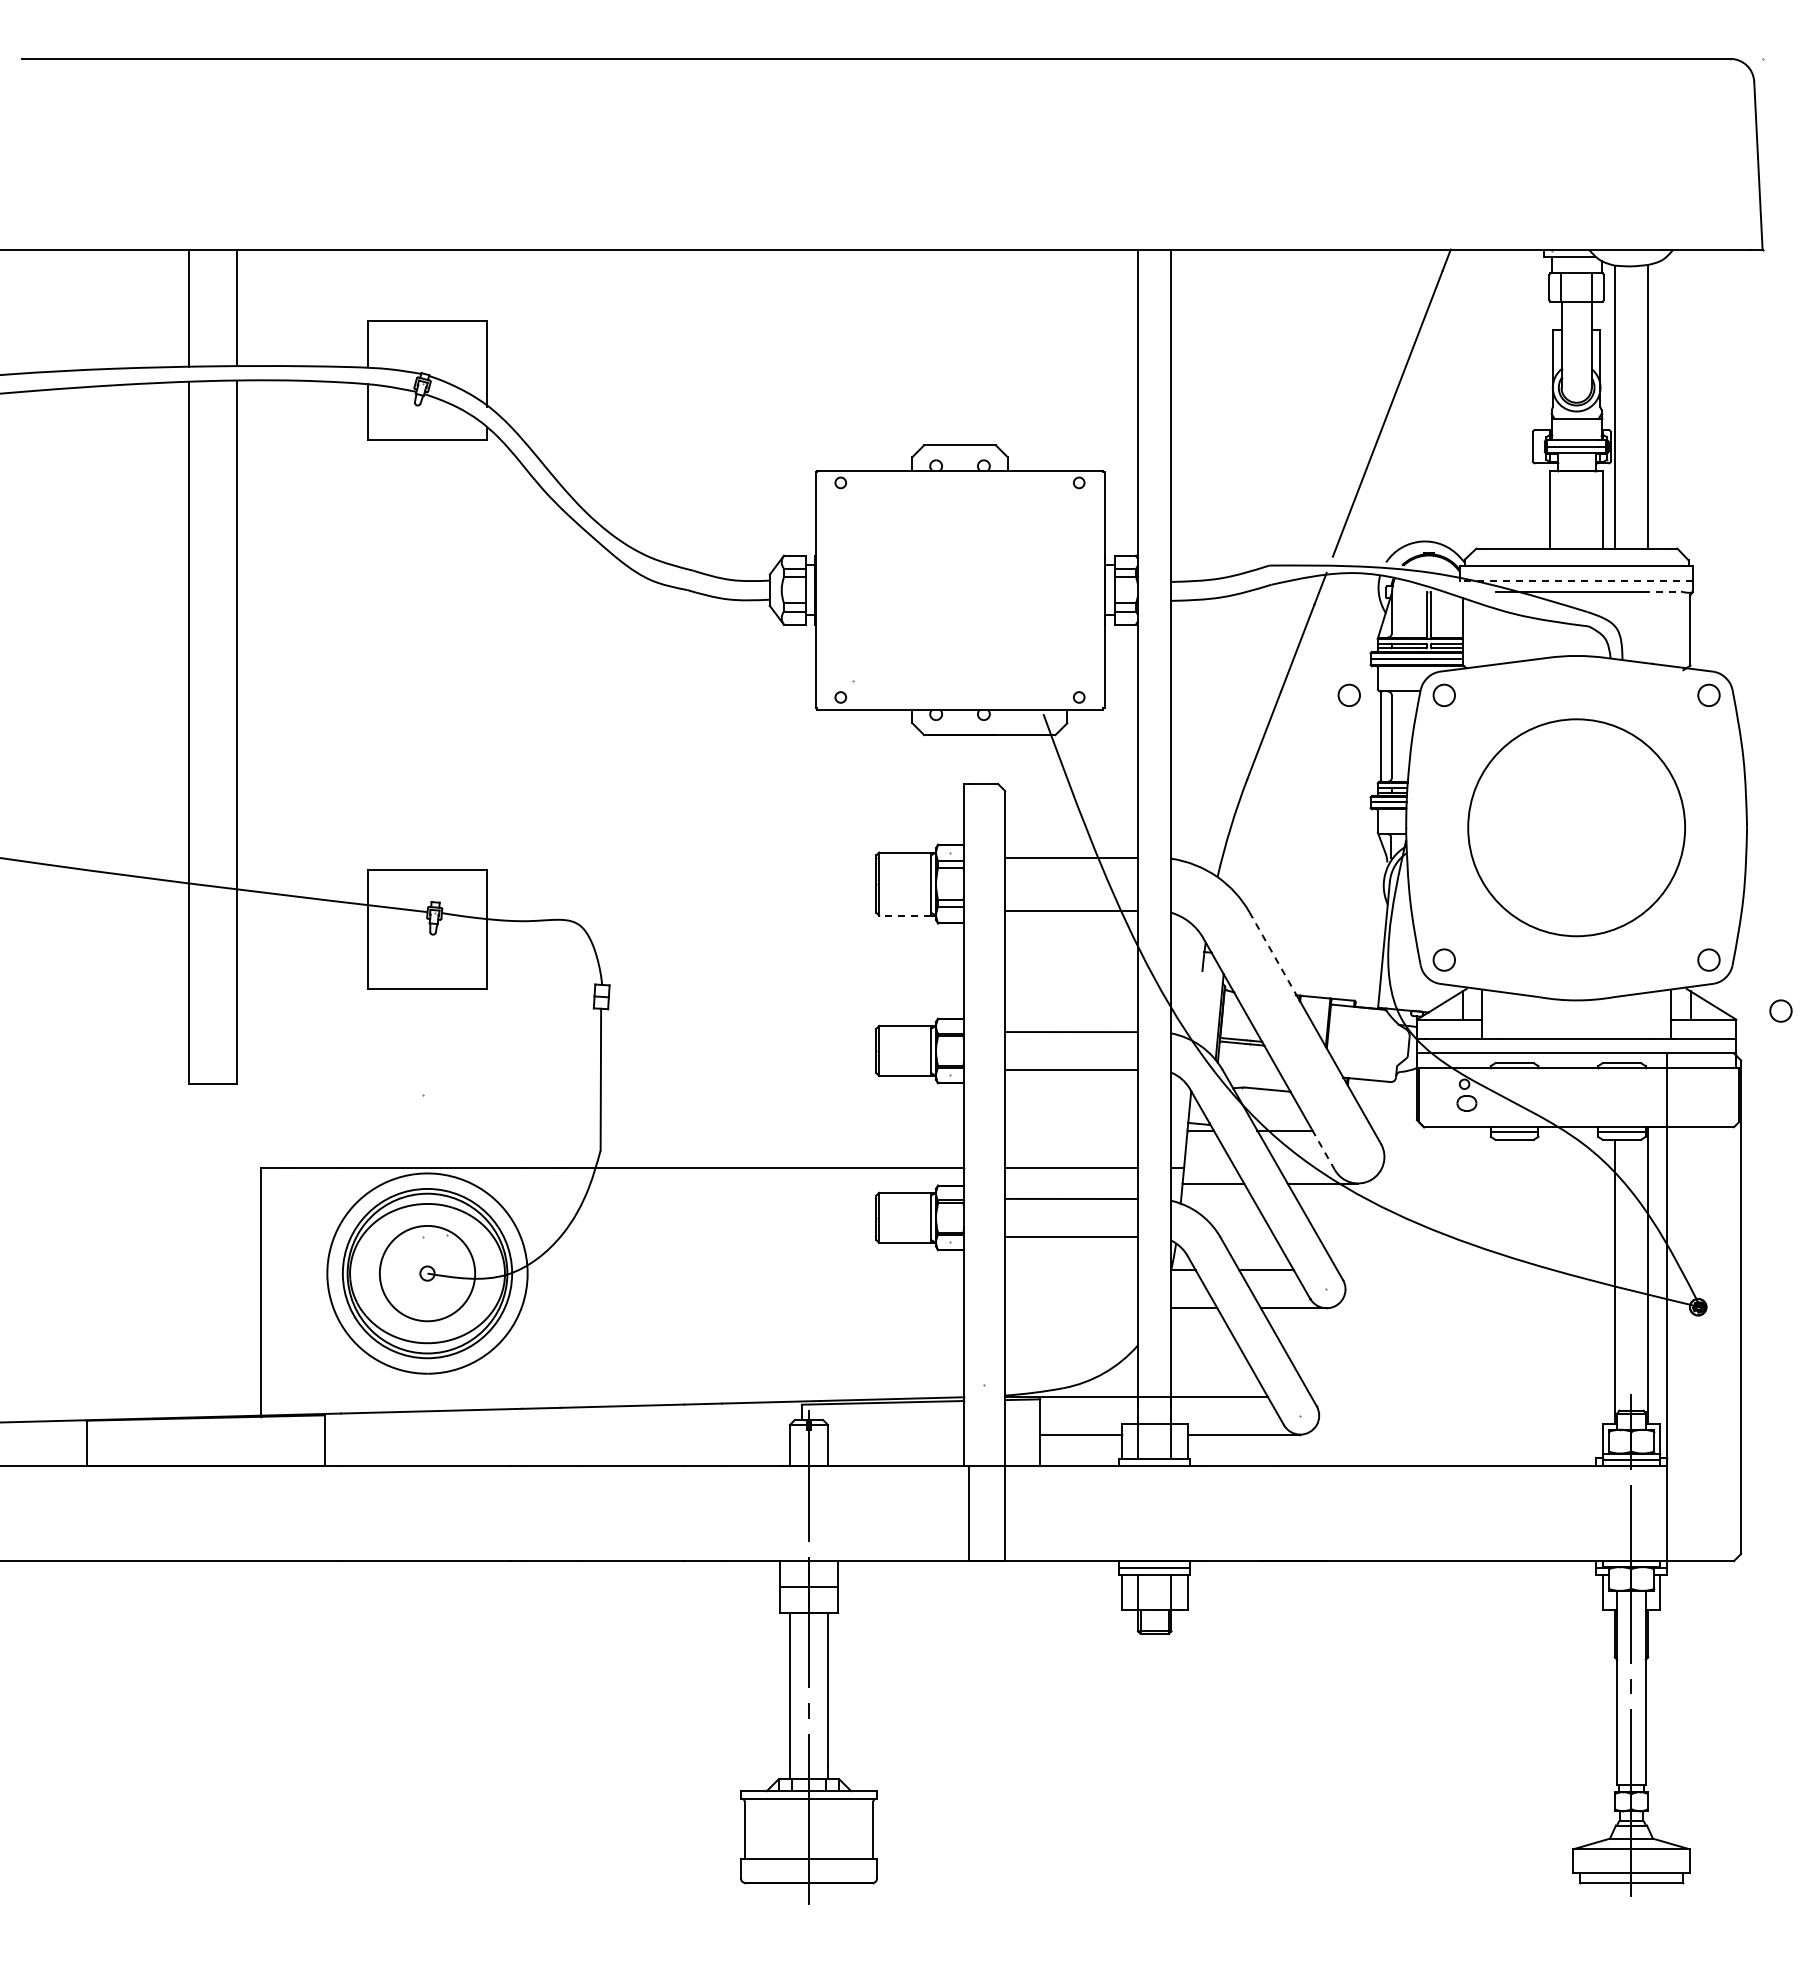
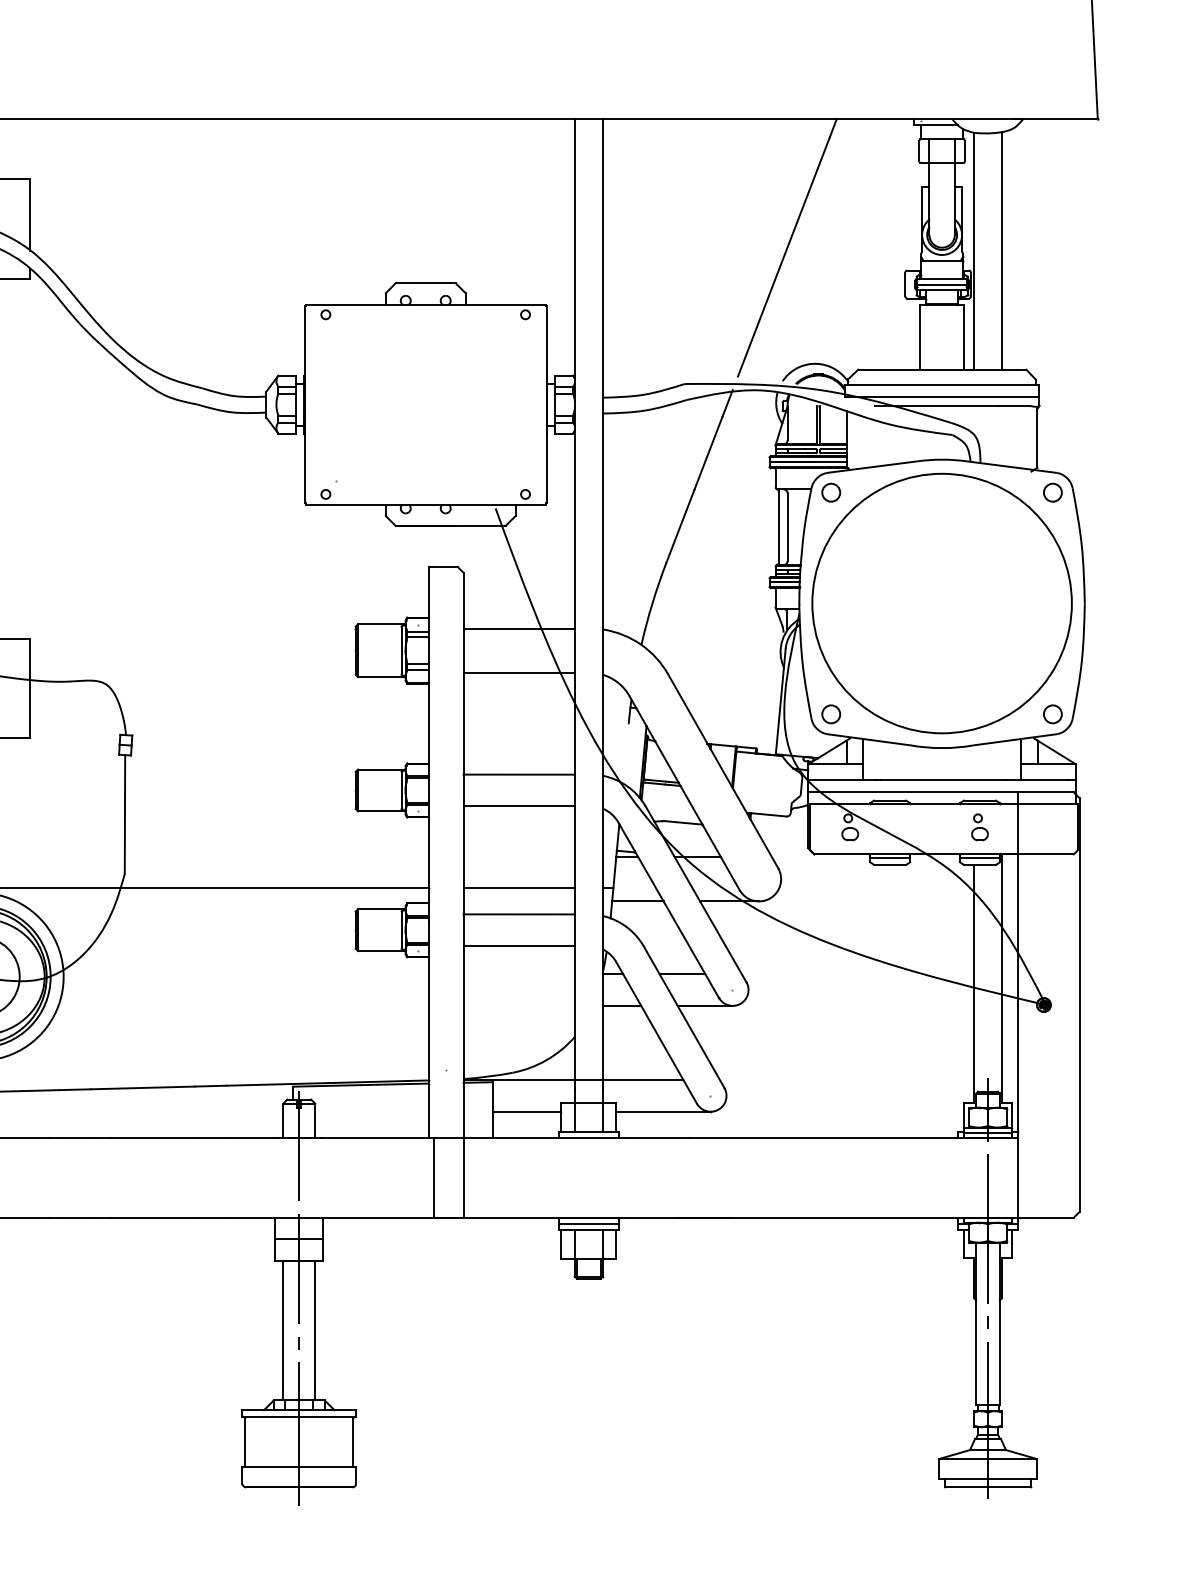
line: (1576, 580) -> (941, 396), dashed -> solid
line: (1662, 591) -> (1013, 405), dashed -> solid
circle: (1348, 694) -> (751, 491), removed
circle: (1576, 827) -> (941, 603), size x1.43
line: (904, 915) -> (379, 677), dashed -> solid
line: (1273, 953) -> (688, 708), dashed -> solid
circle: (1780, 1010) -> (1112, 756), removed
part: (1621, 1094) -> (979, 826), added
line: (1323, 1150) -> (730, 873), dashed -> solid

